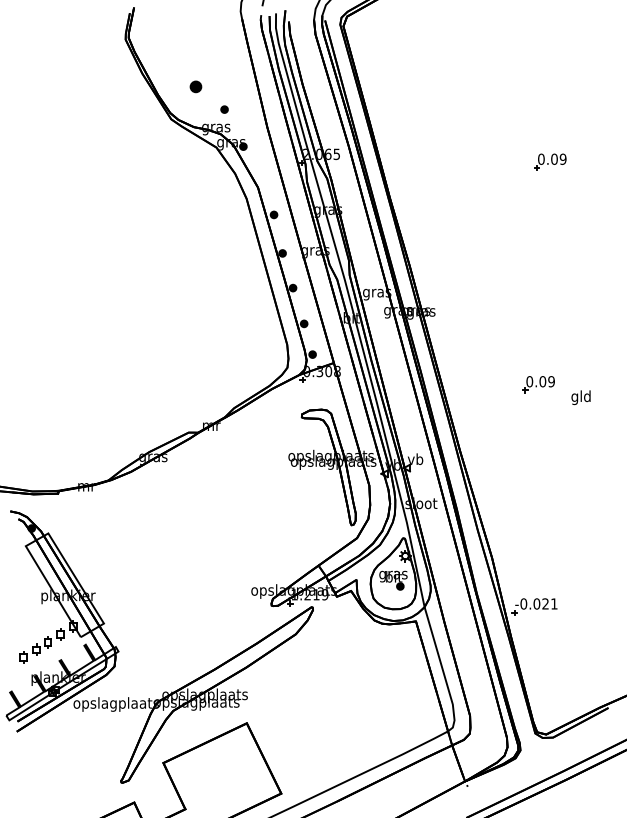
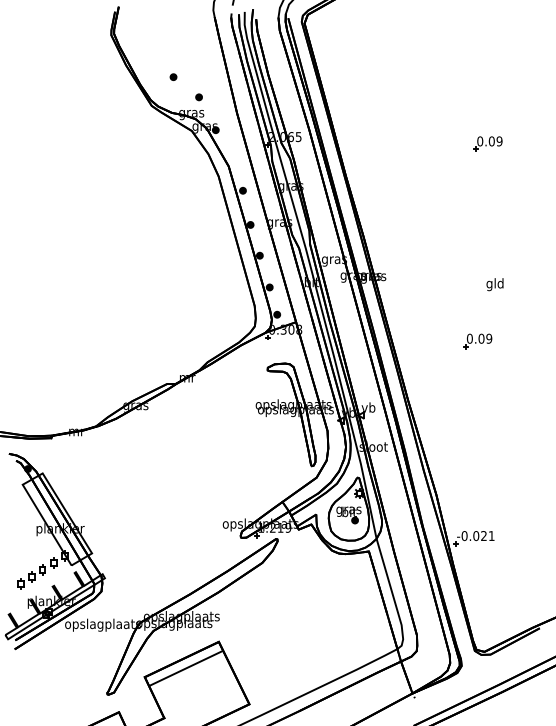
part: (195, 86) -> (173, 76), size x0.62
text: (580, 397) -> (494, 284), moved
line: (209, 752) -> (185, 667), added

